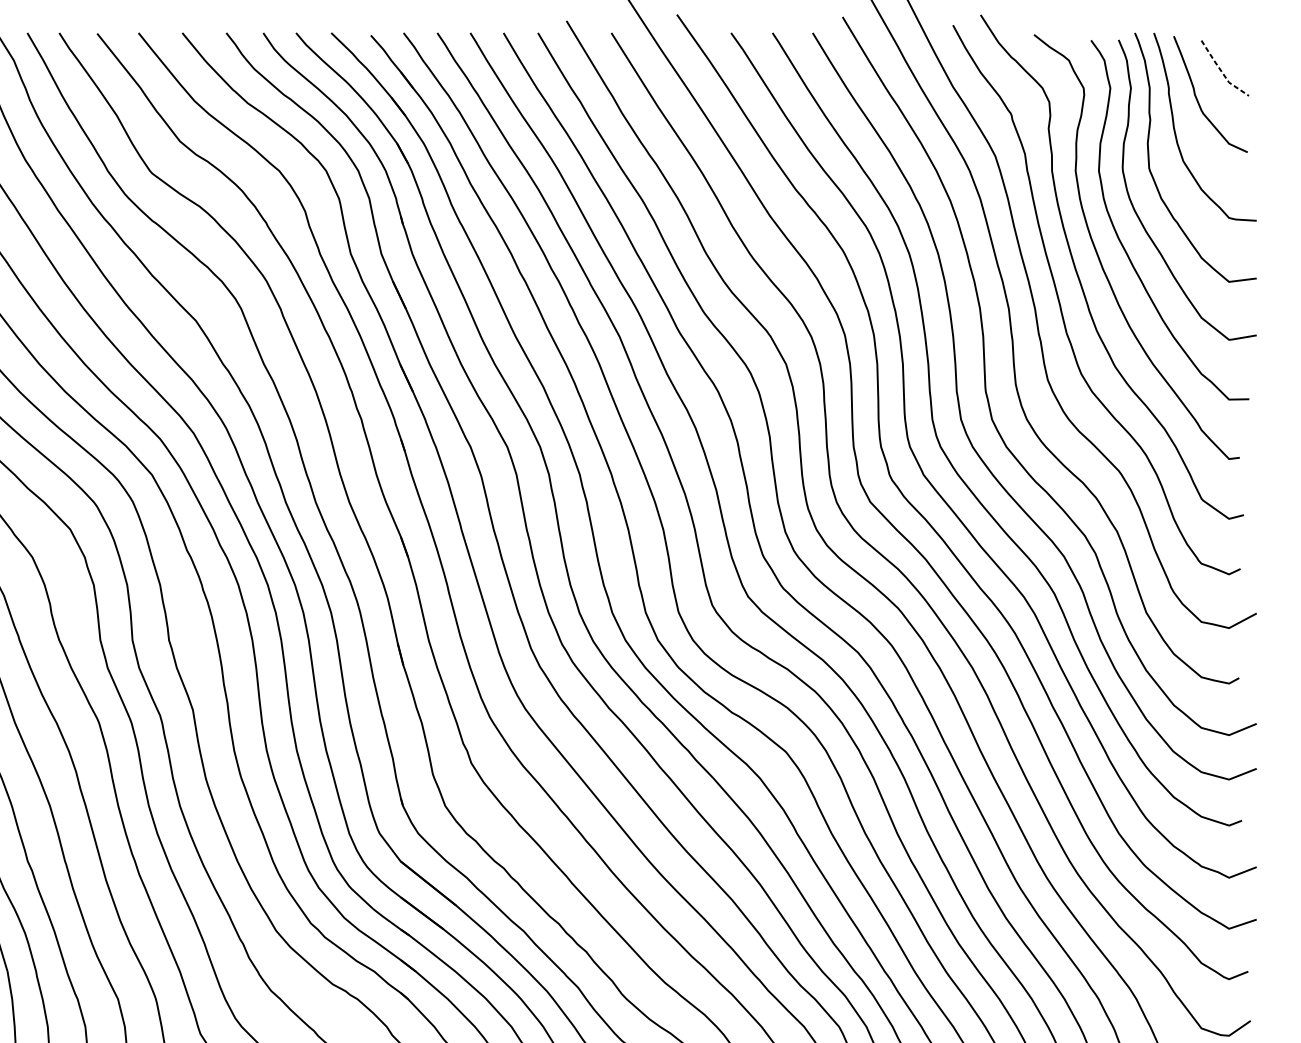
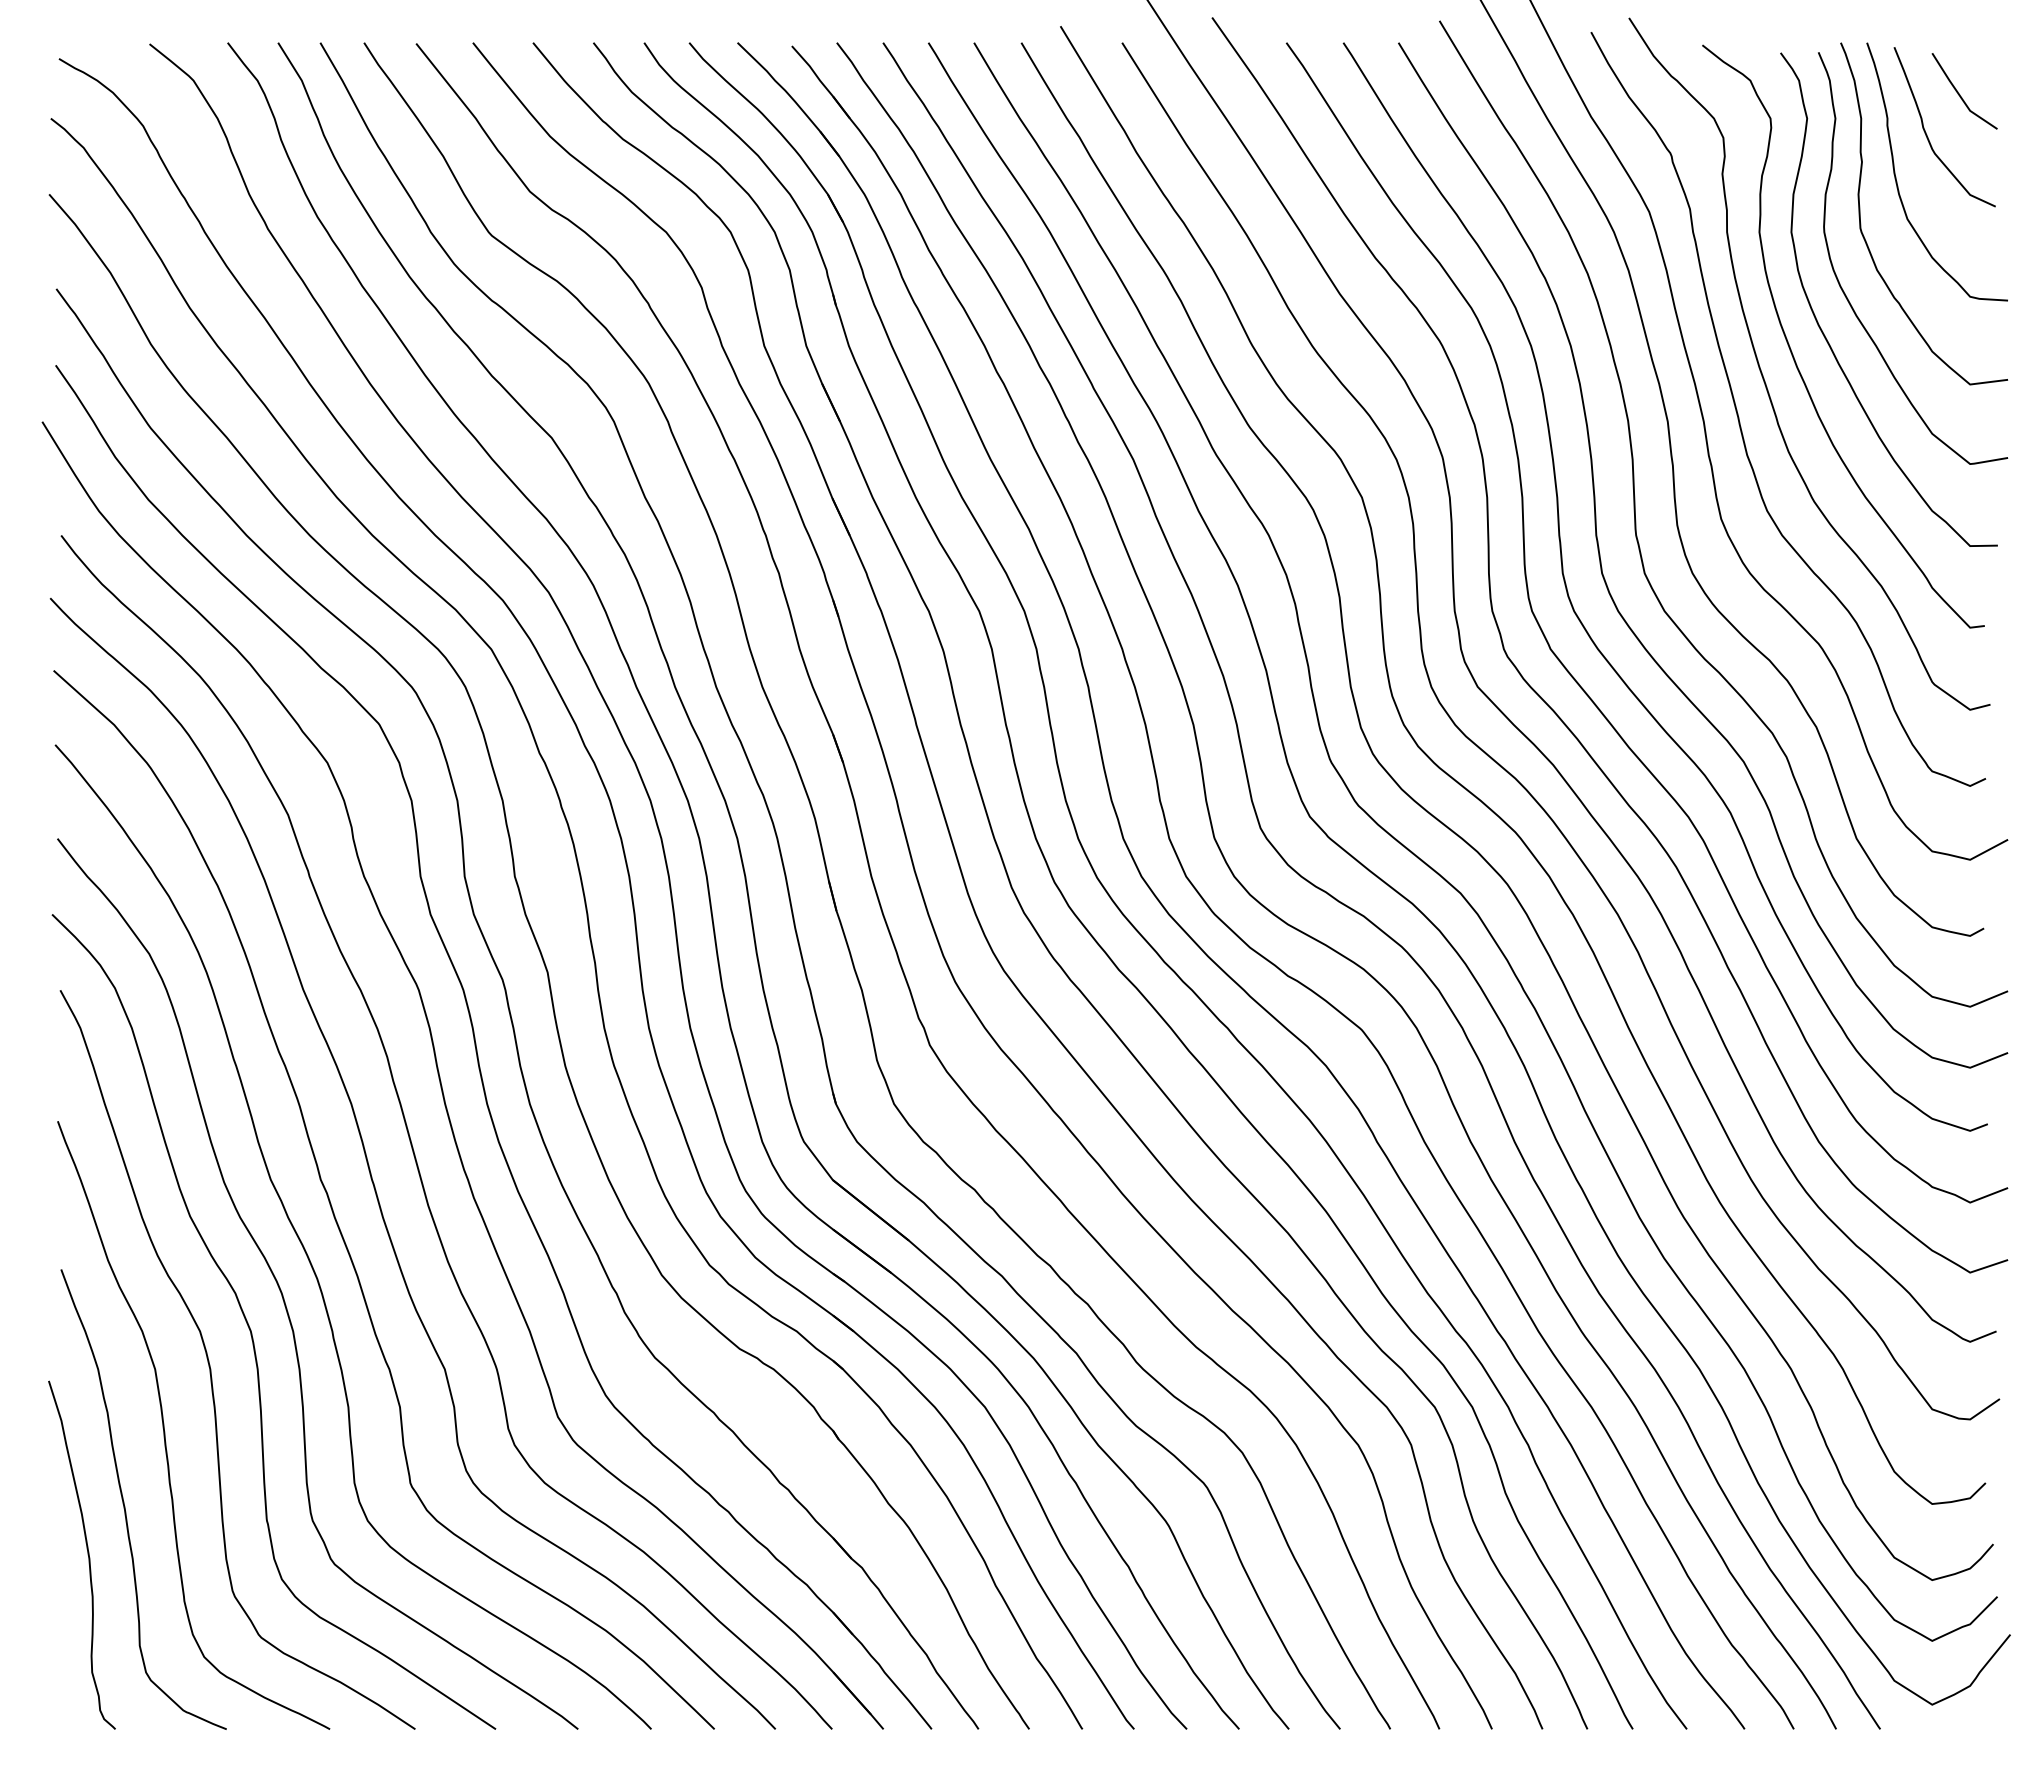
line: (1222, 72) -> (1960, 96), dashed -> solid

